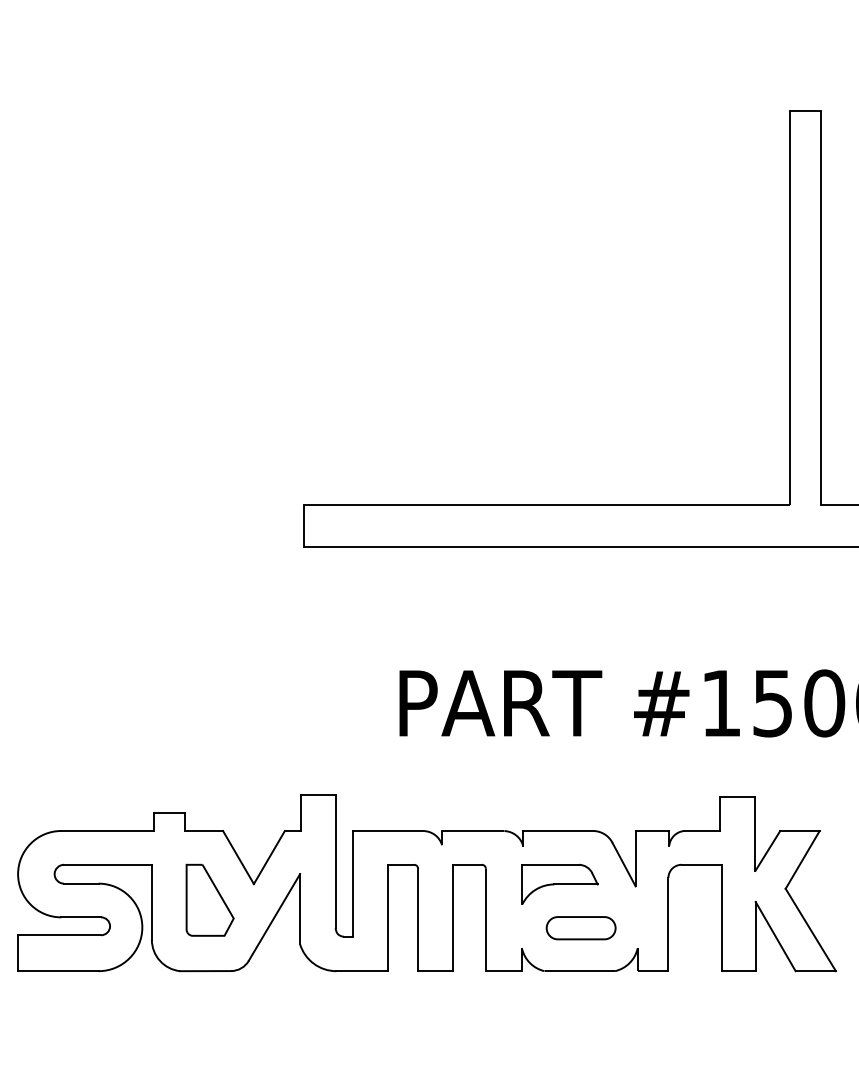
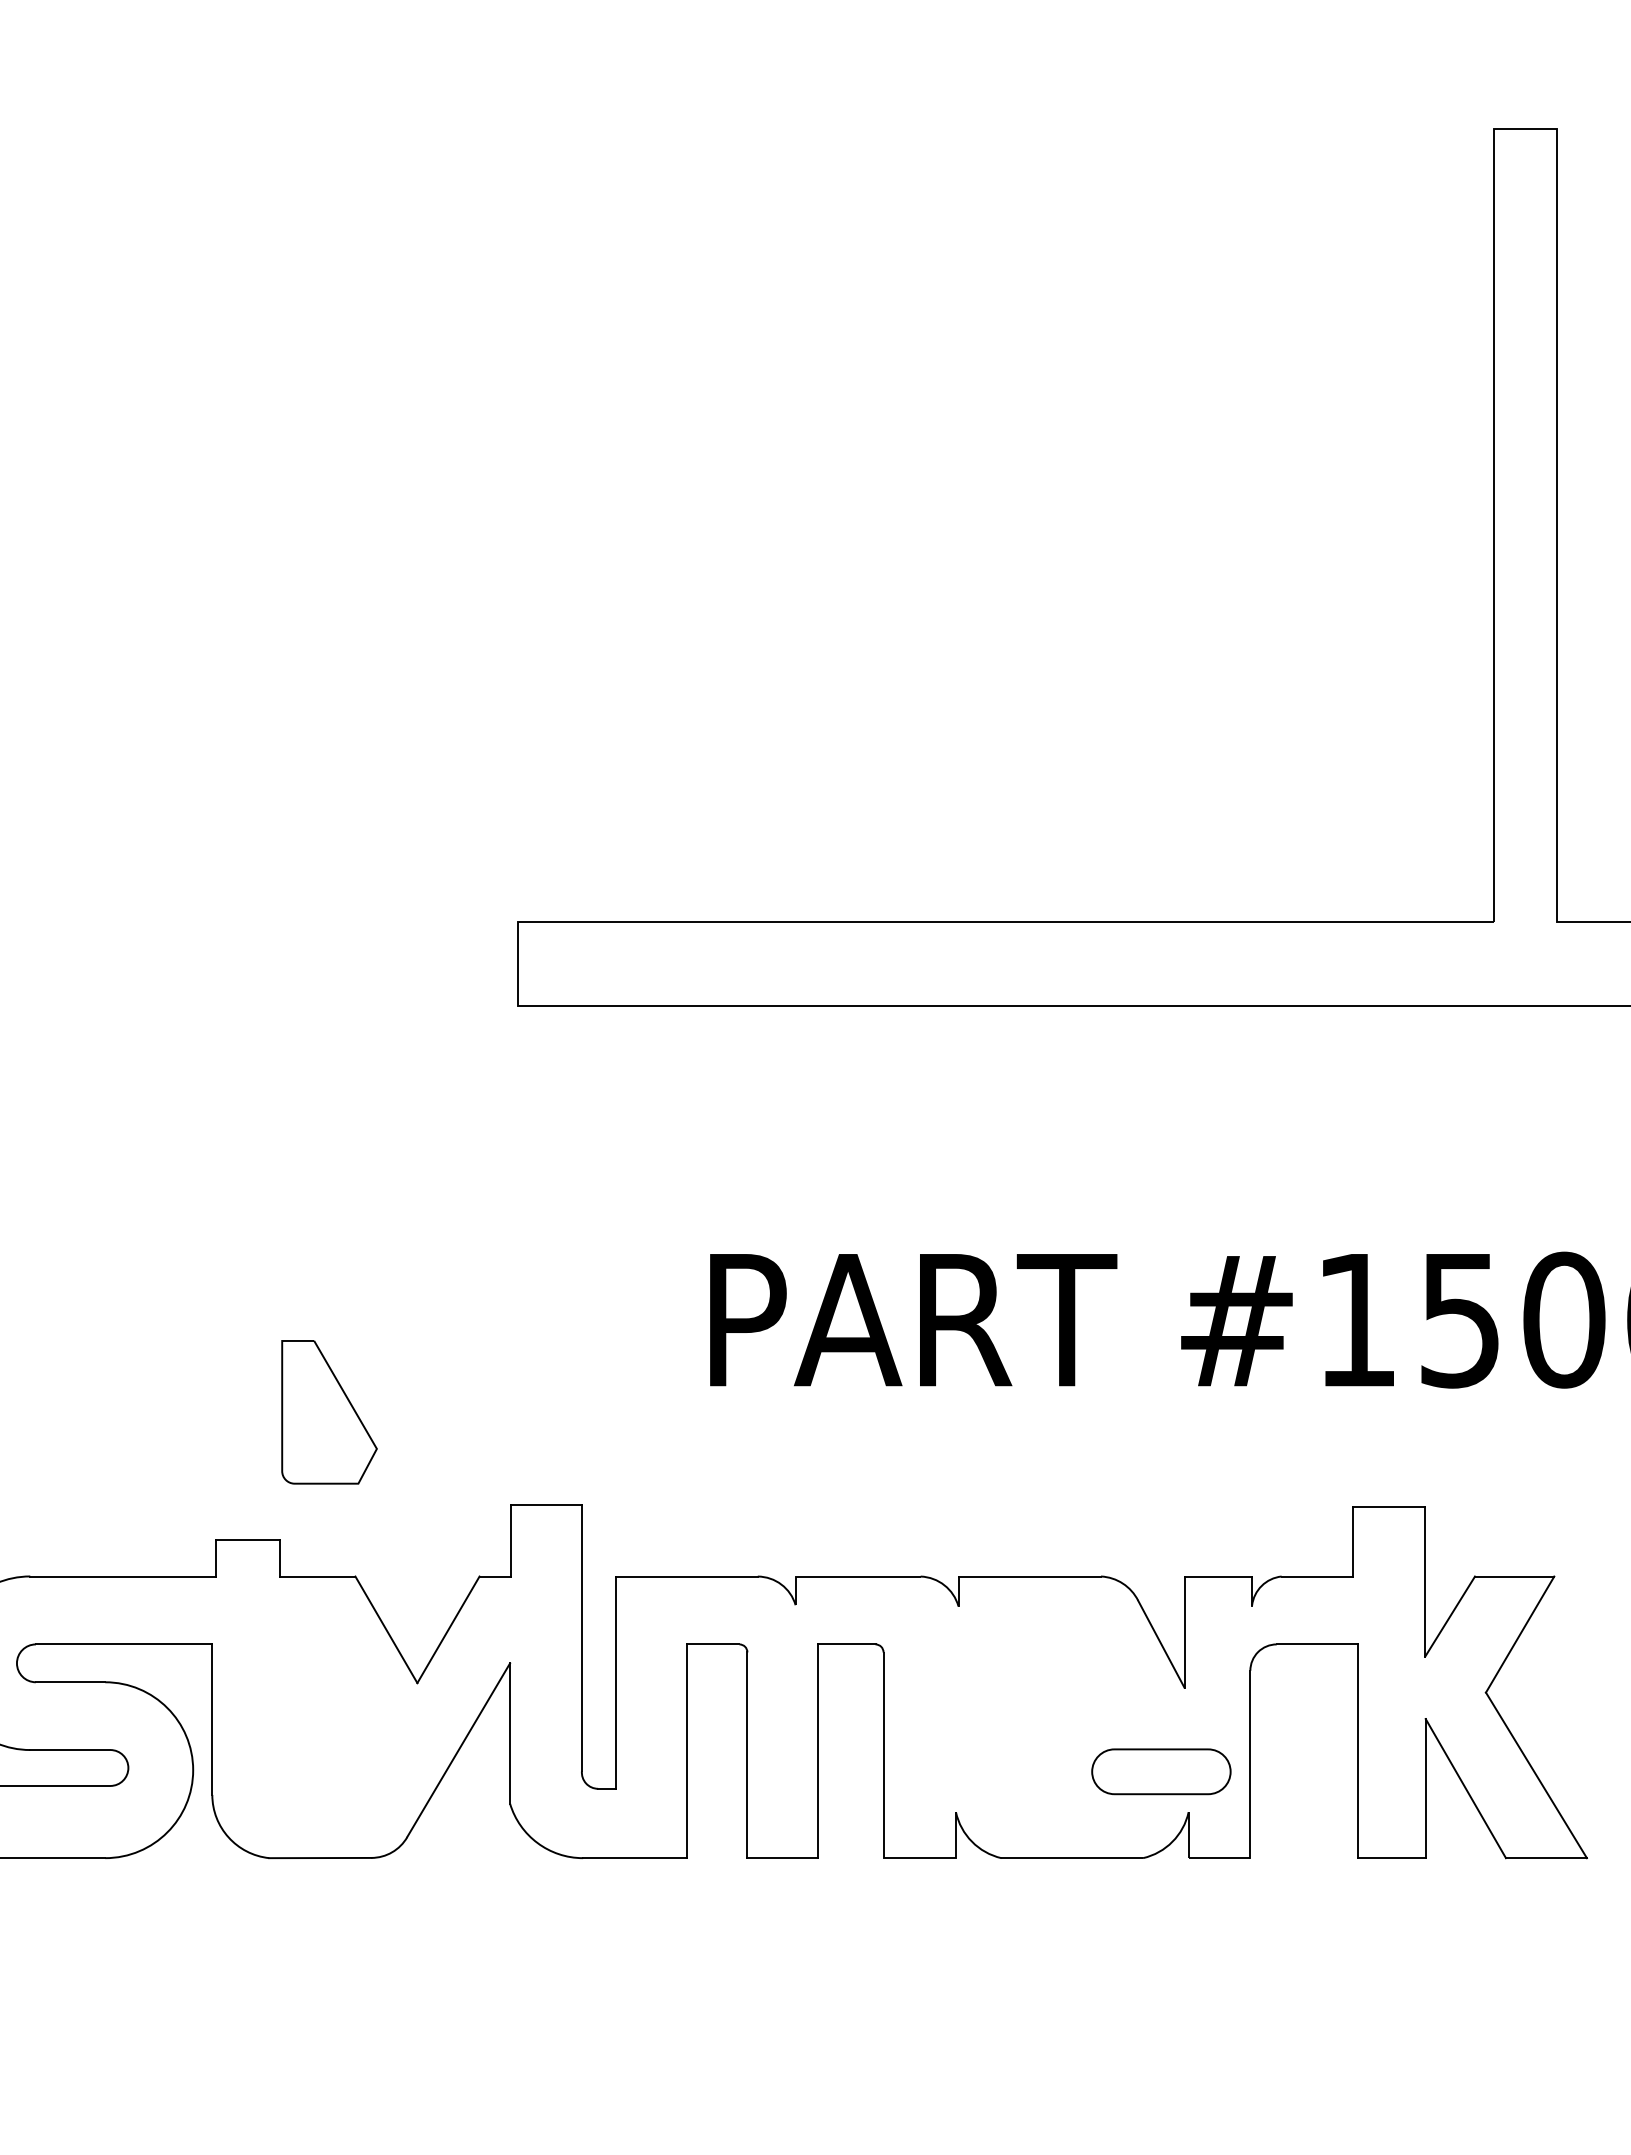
part: (559, 884) -> (1031, 1683), removed
part: (209, 899) -> (328, 1410), moved
part: (580, 928) -> (1160, 1772), moved

